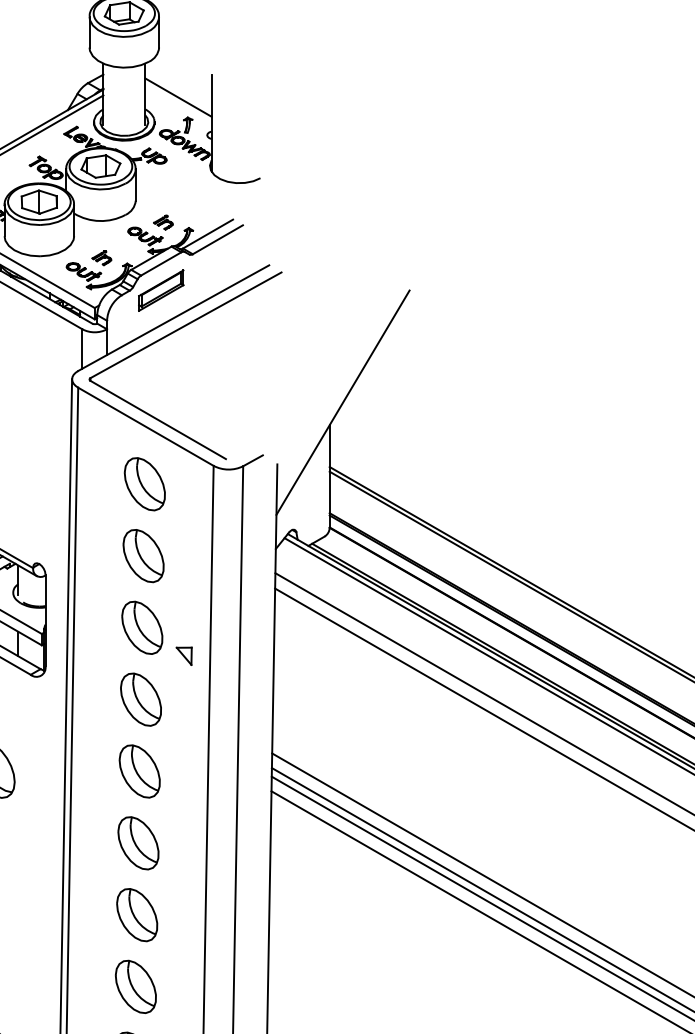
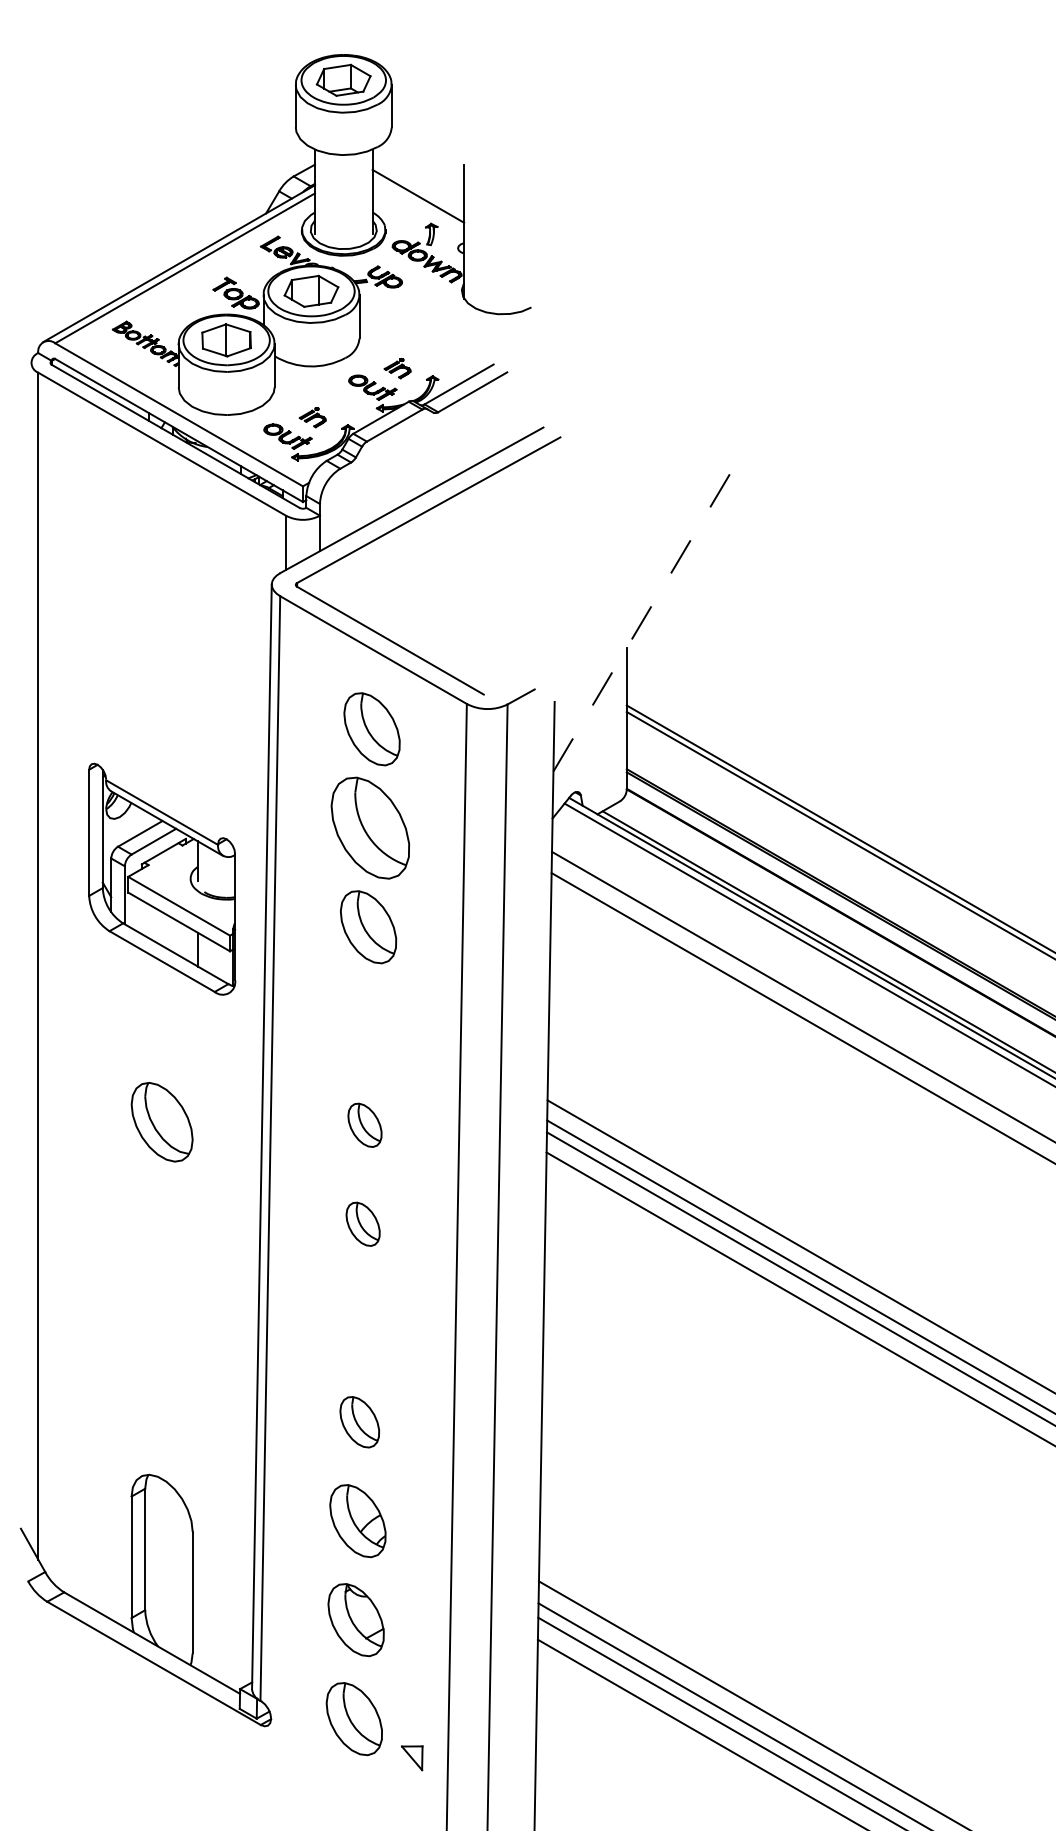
part: (161, 290) -> (394, 462), removed
line: (343, 402) -> (645, 616), solid -> dashed
part: (143, 556) -> (369, 828), size x1.4
part: (184, 656) -> (426, 966), removed
part: (140, 699) -> (366, 1026), removed
part: (139, 771) -> (364, 1125), size x0.6
part: (137, 843) -> (362, 1224), size x0.6
part: (136, 915) -> (360, 1323), removed
part: (135, 987) -> (359, 1422), size x0.7

